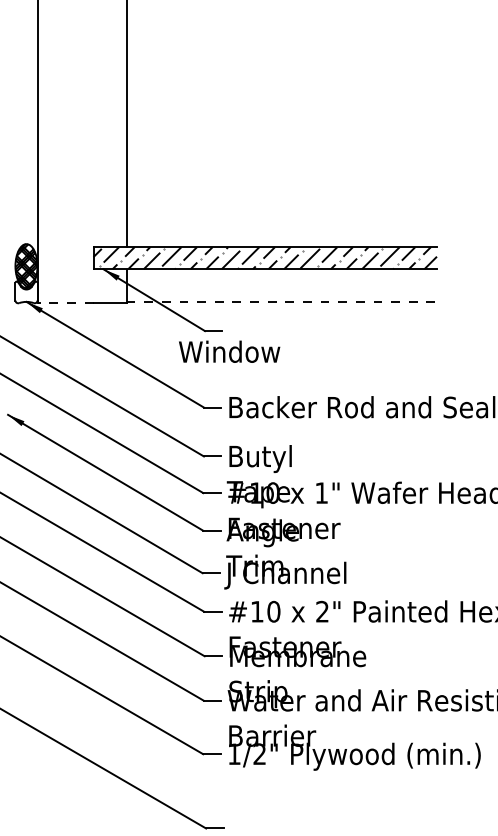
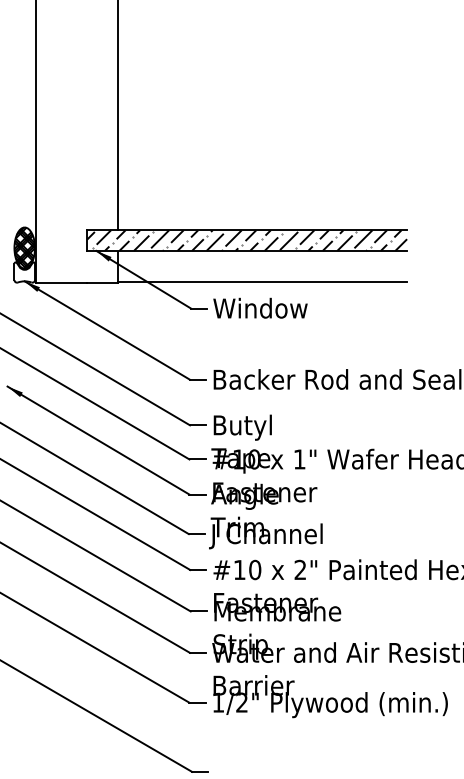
line: (282, 302) -> (263, 281), dashed -> solid
line: (65, 303) -> (61, 282), dashed -> solid
text: (229, 351) -> (260, 307), moved

